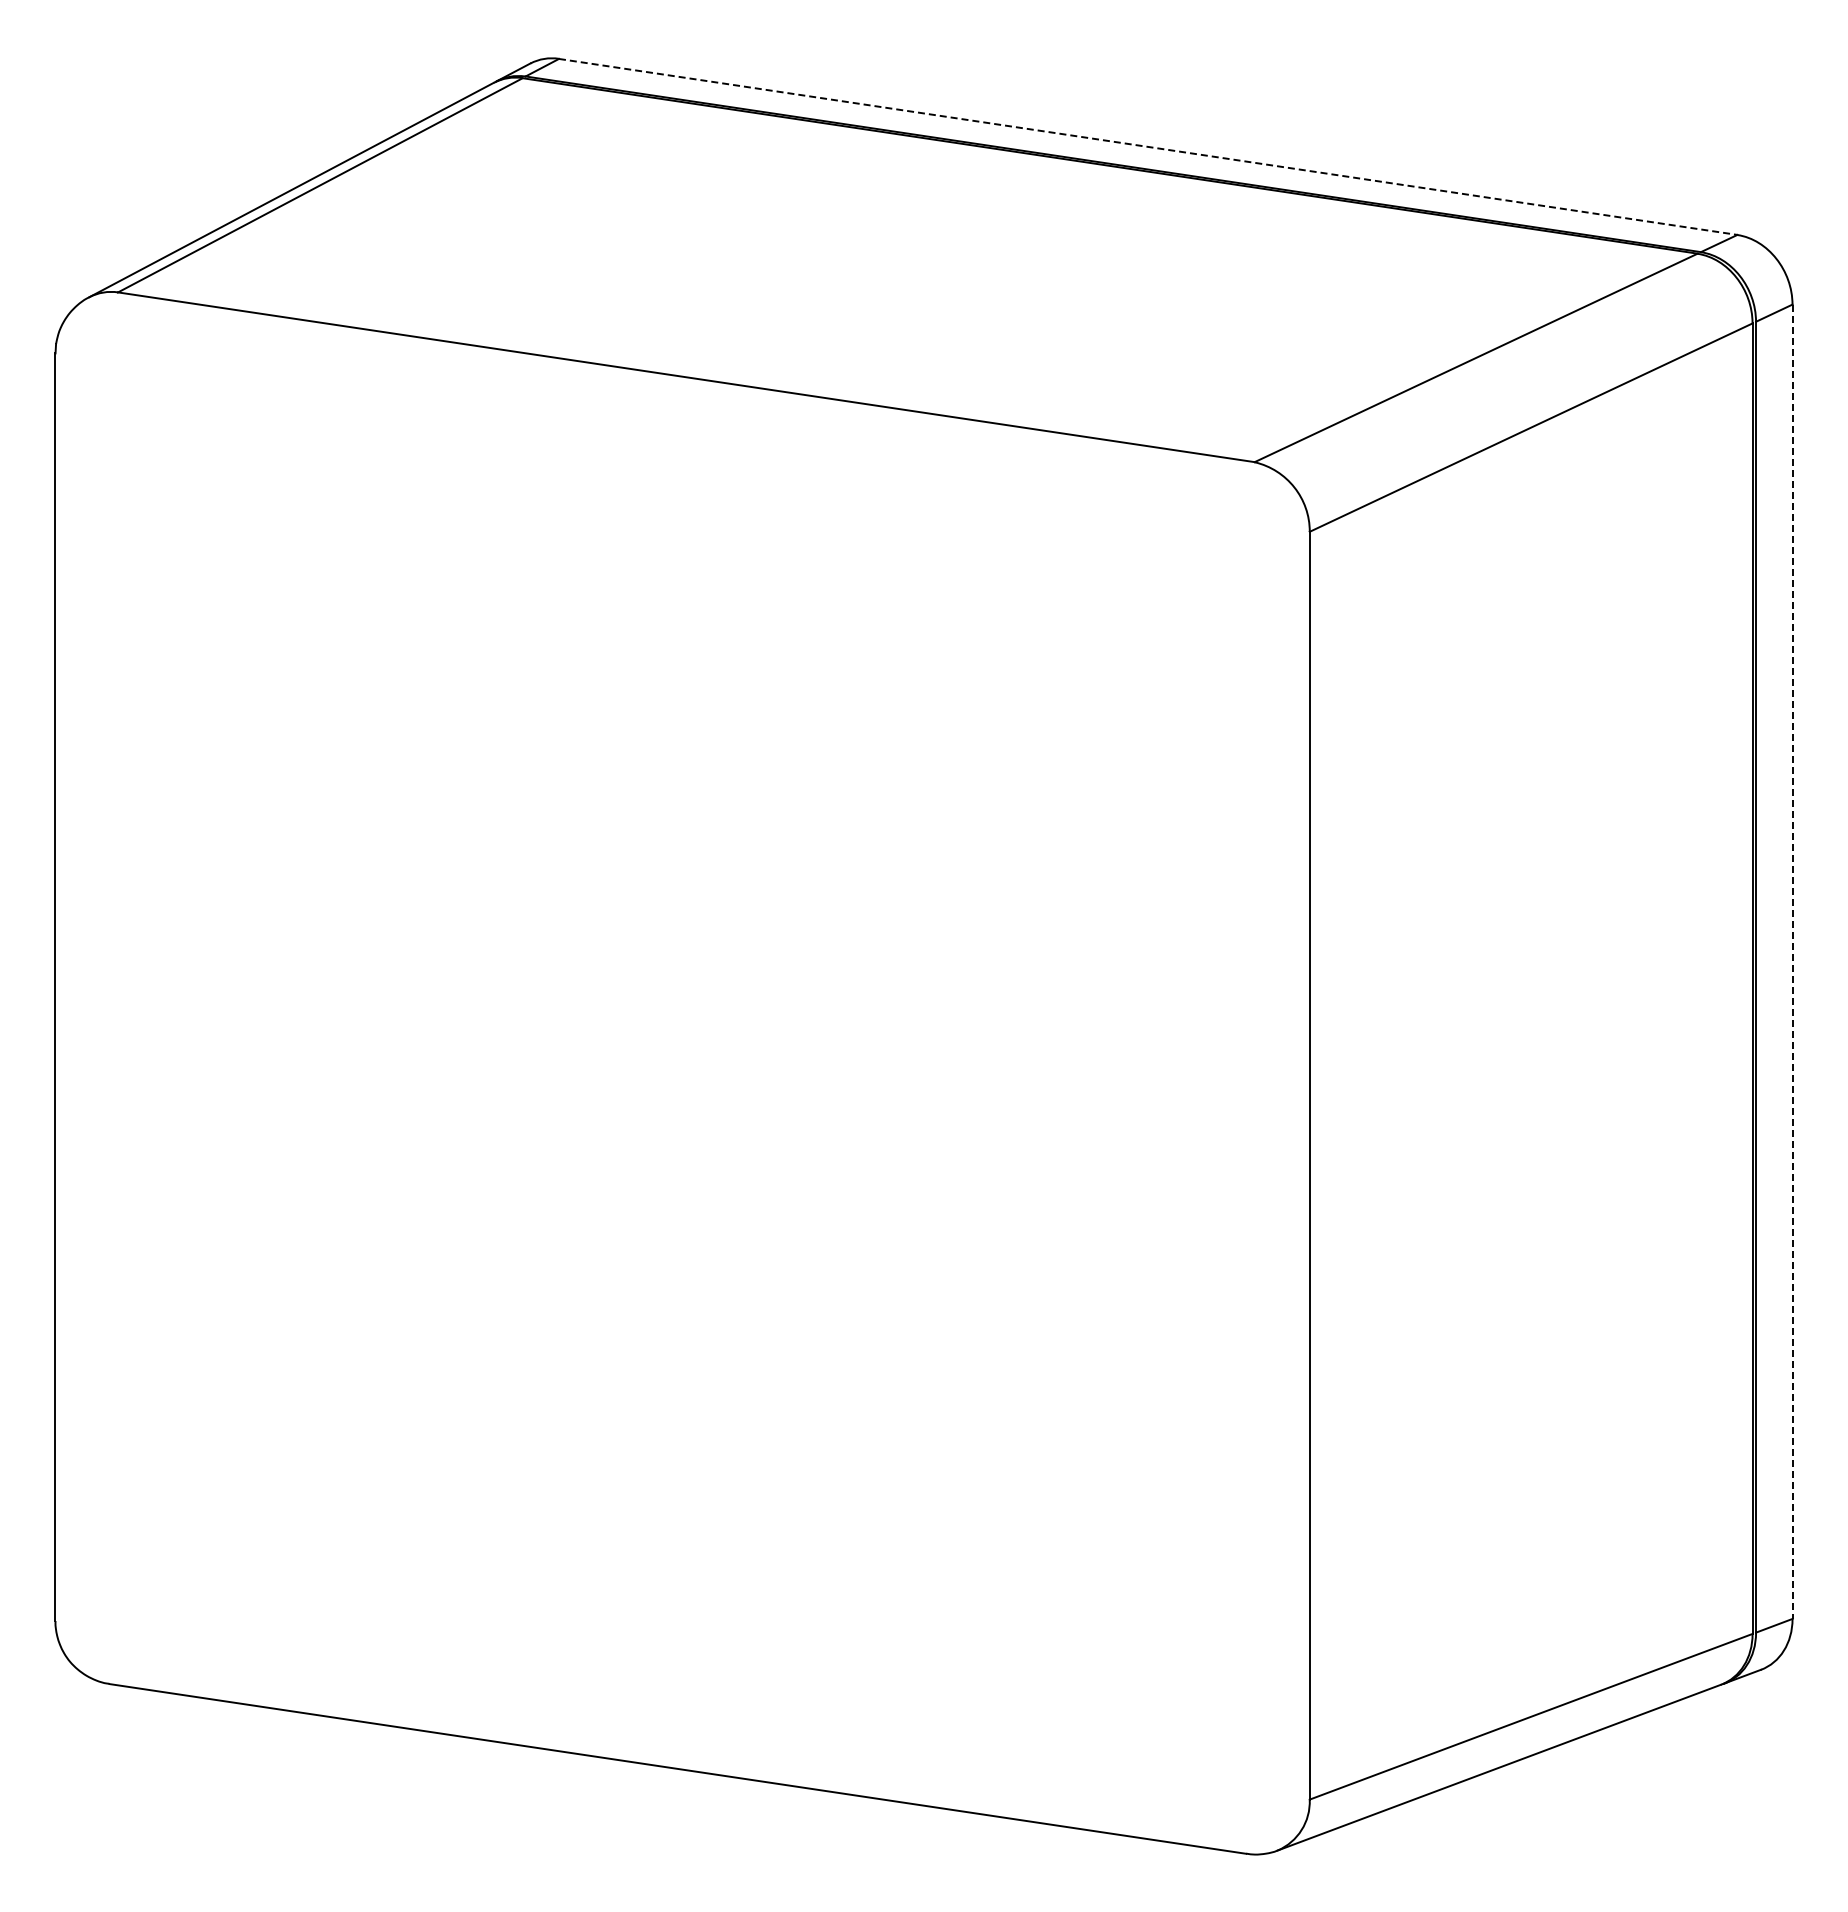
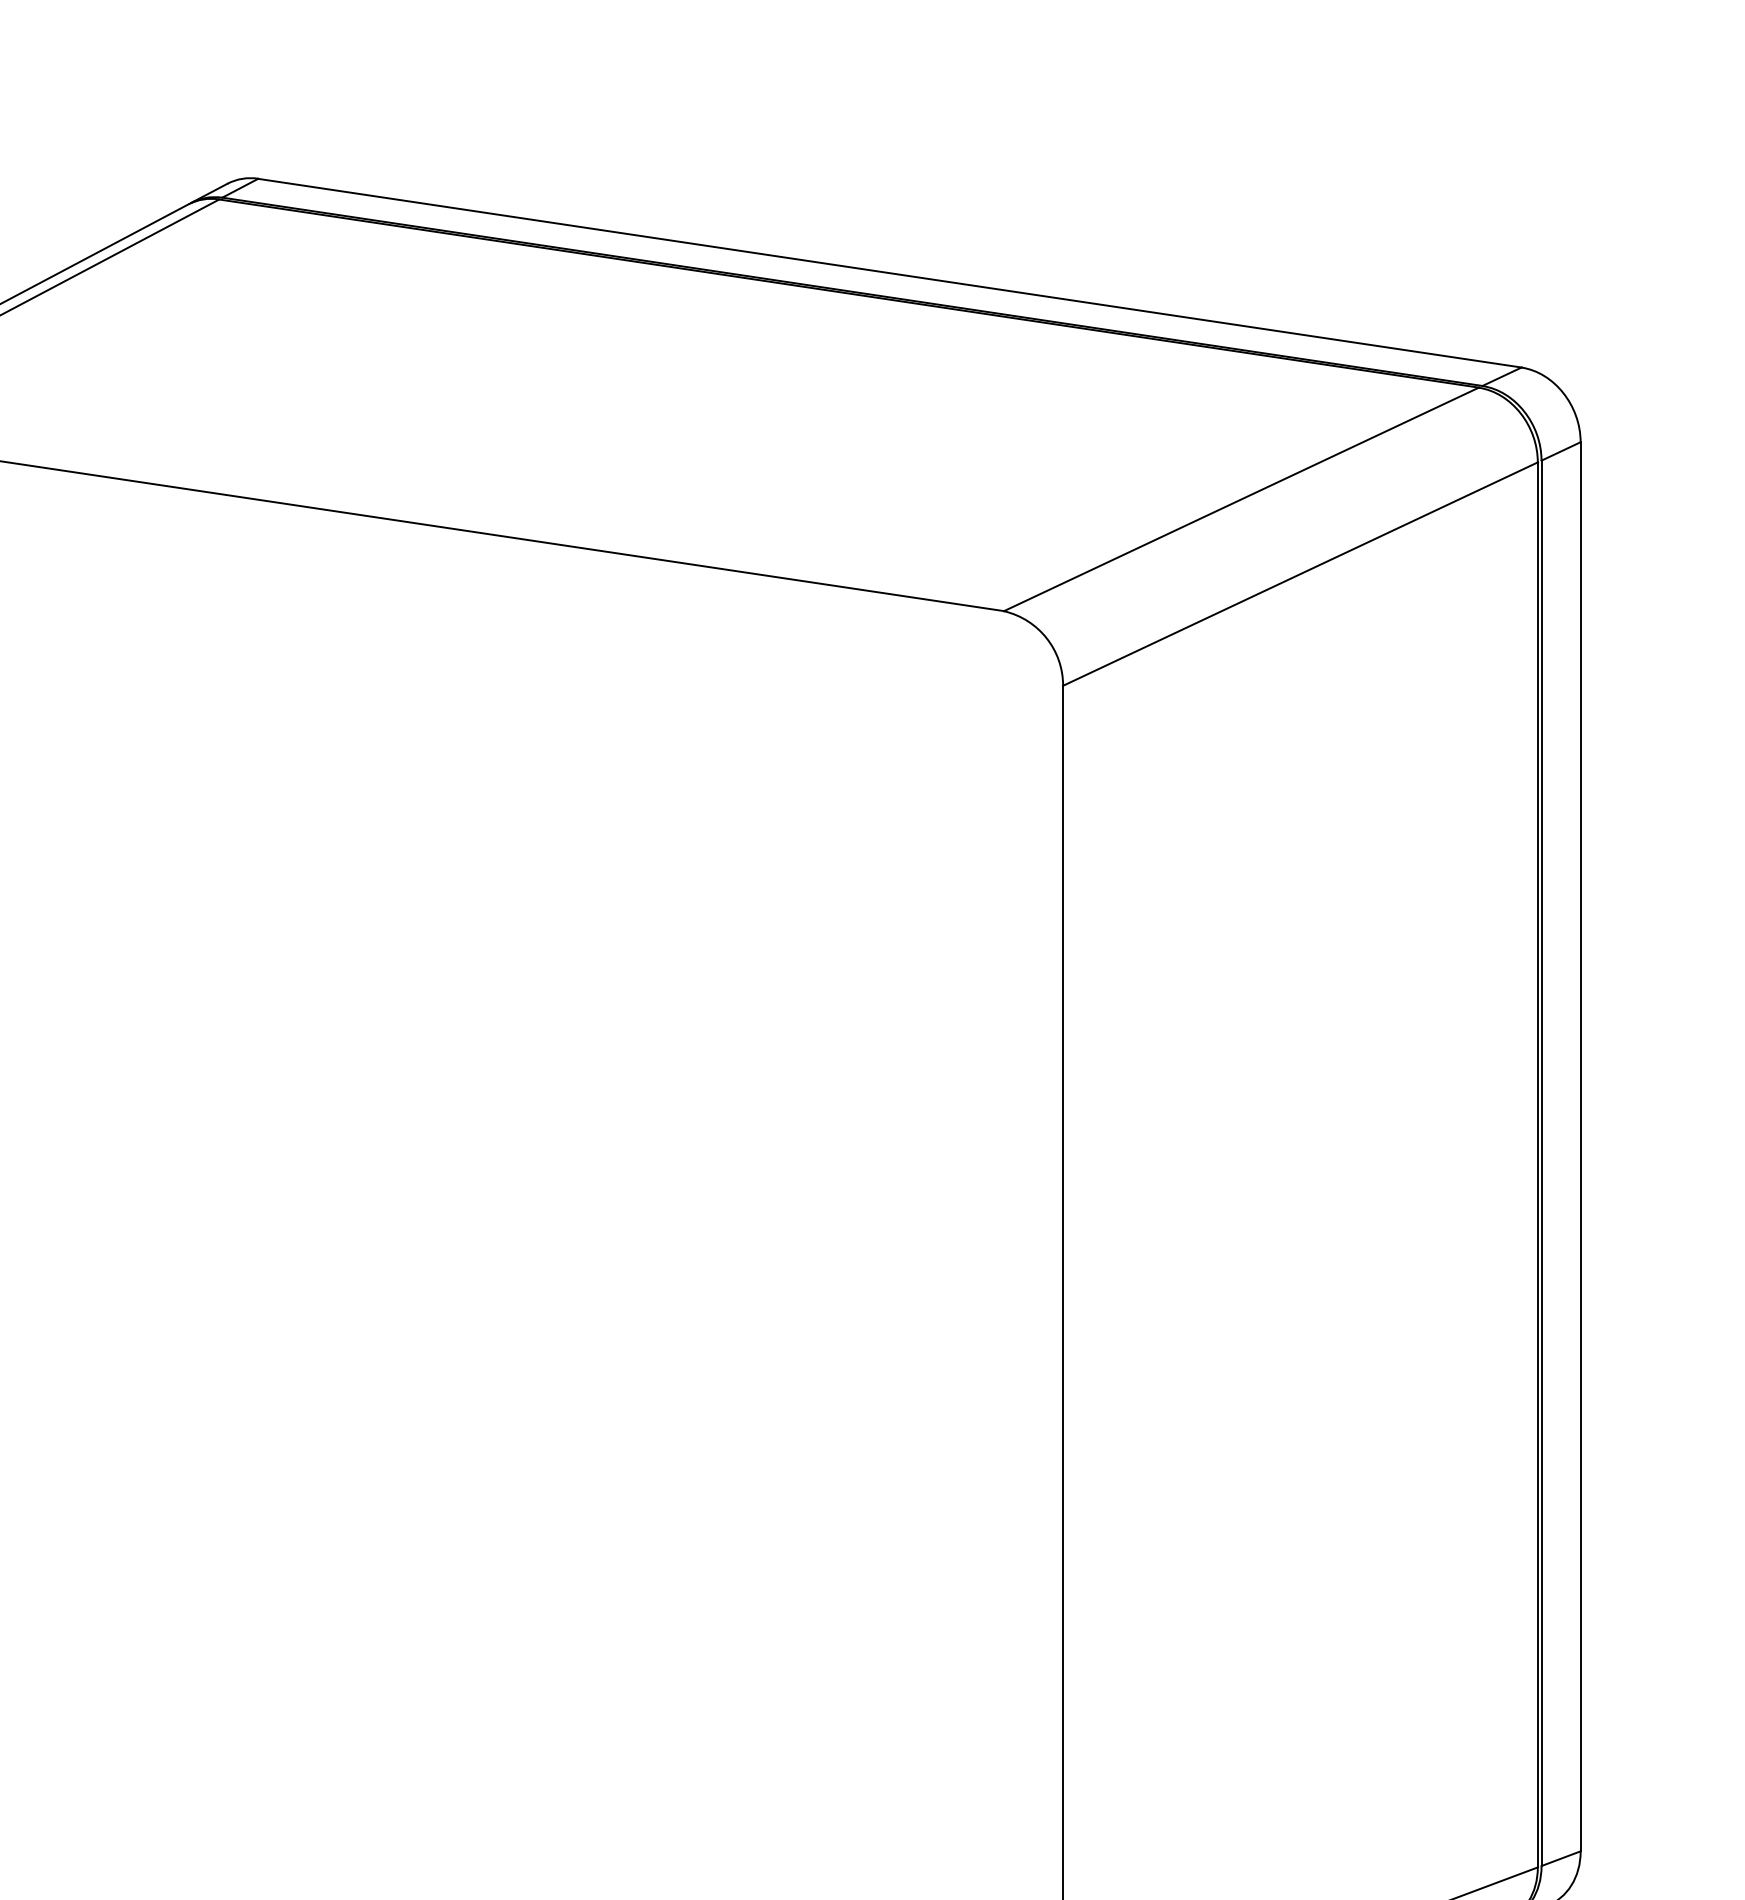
line: (1148, 146) -> (890, 272), dashed -> solid
line: (1792, 962) -> (1580, 1147), dashed -> solid

